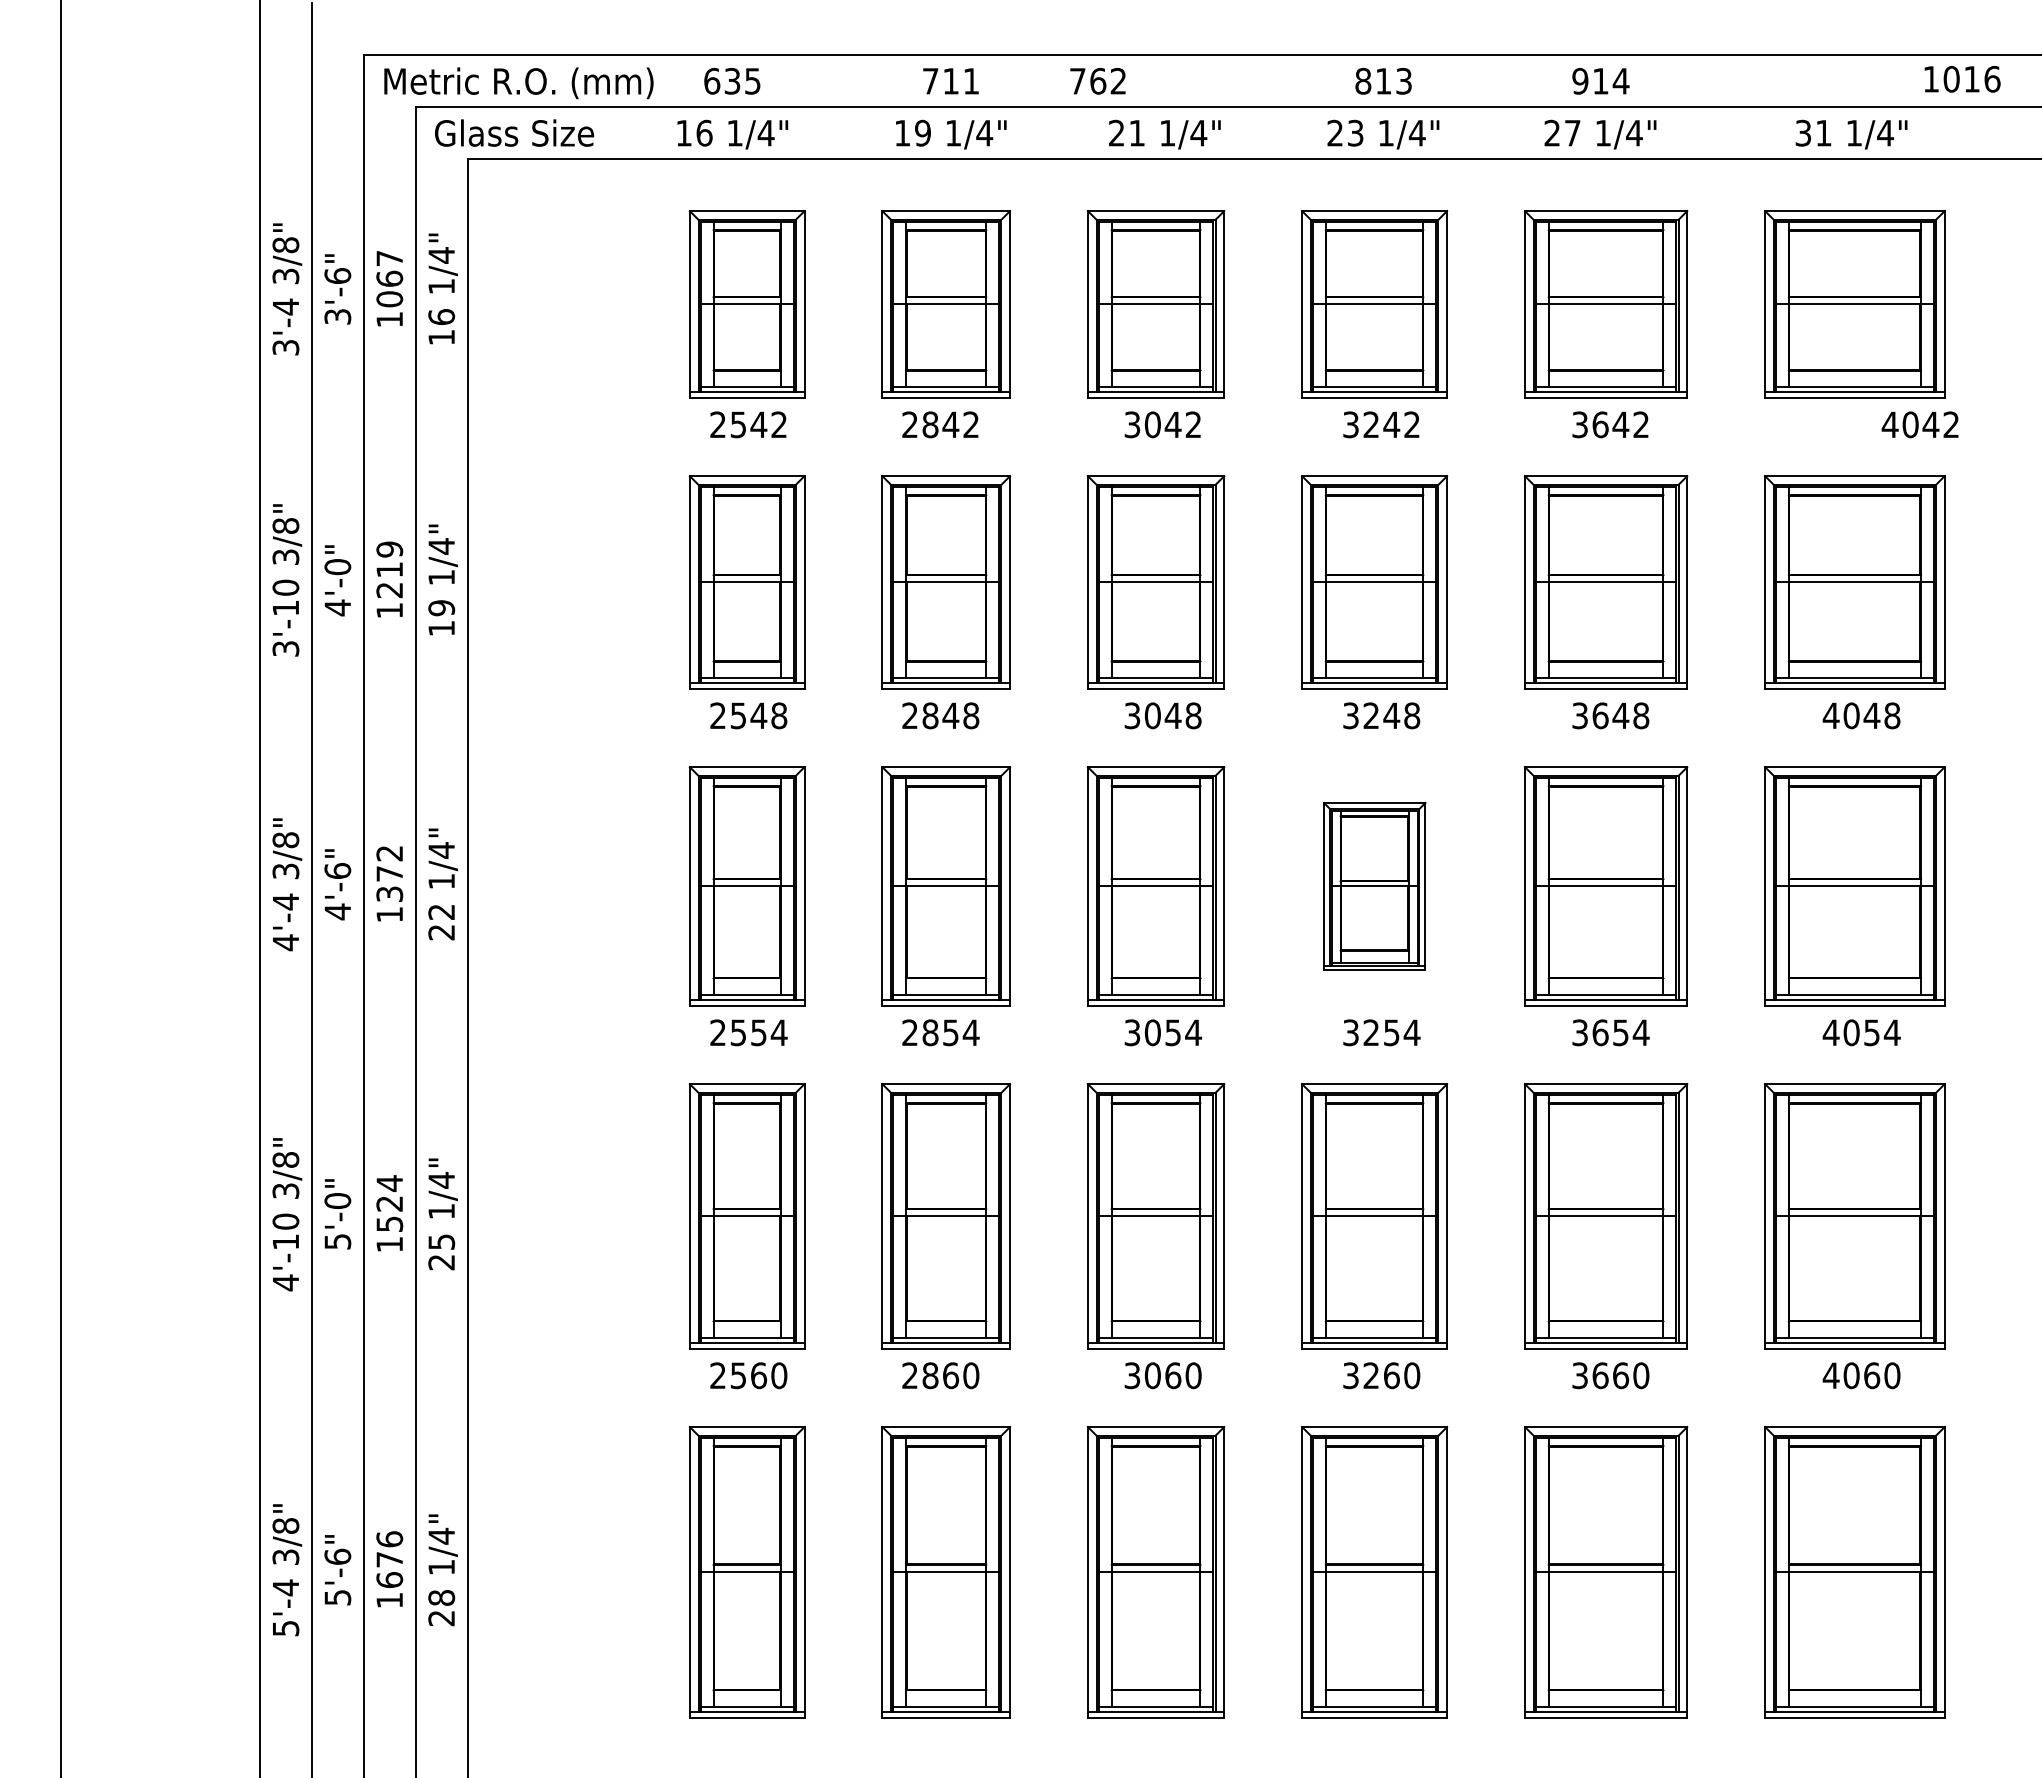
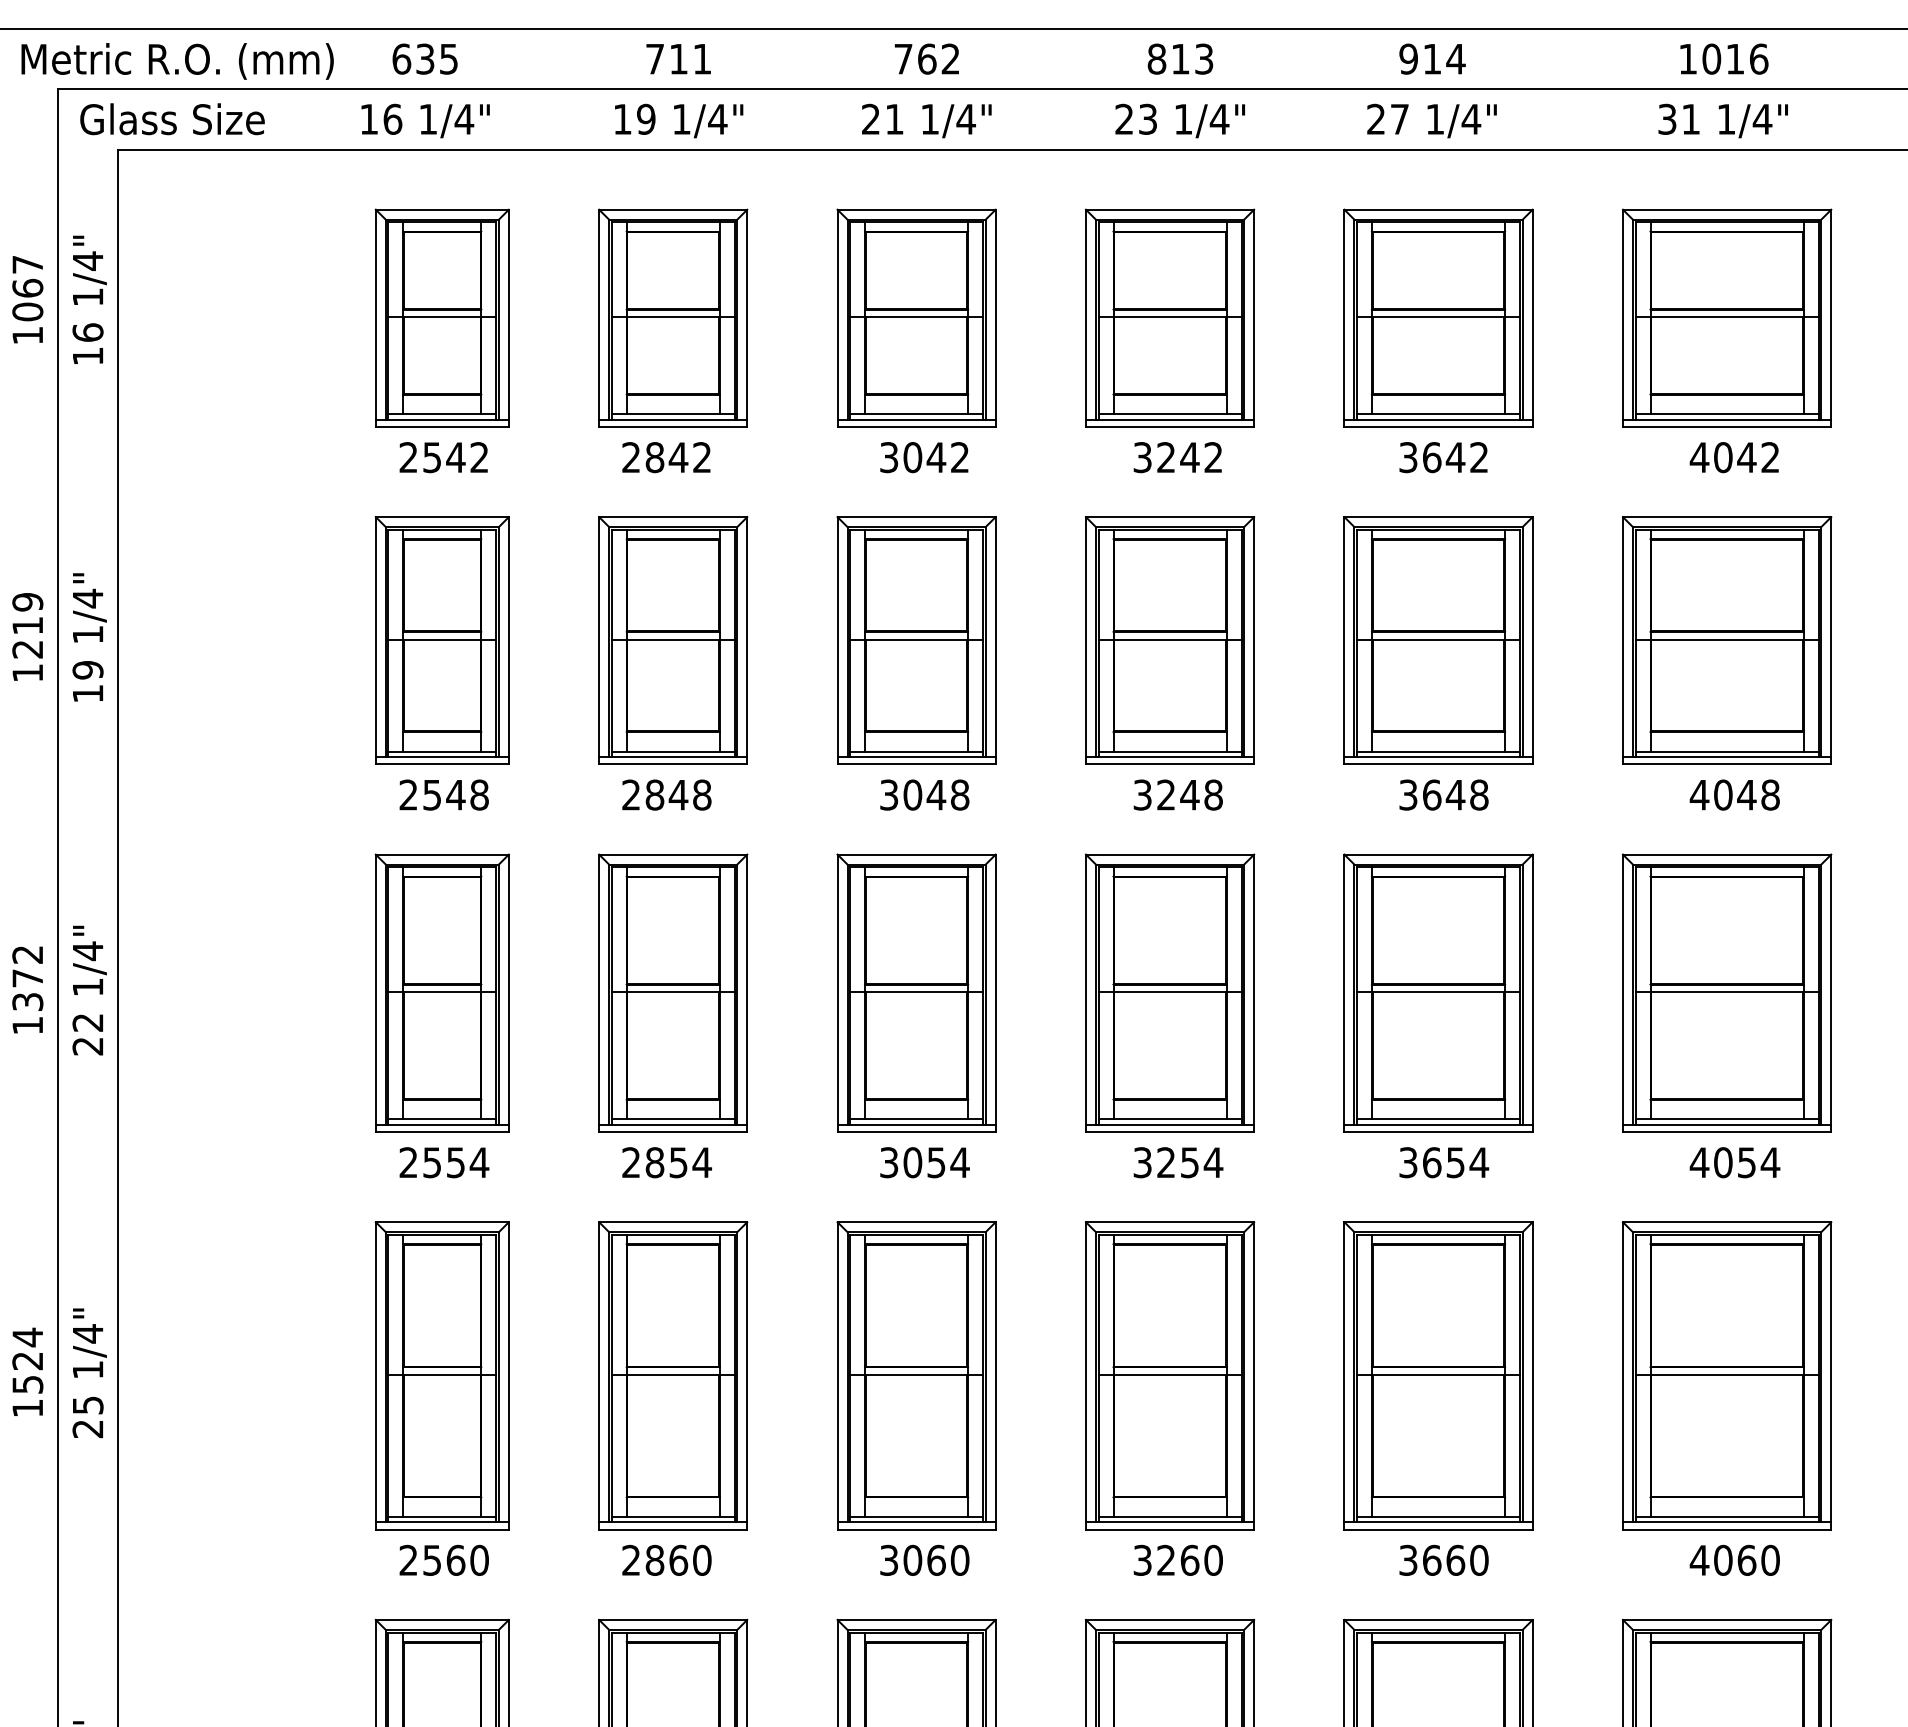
text: (1962, 79) -> (1724, 59), moved
text: (1097, 81) -> (926, 59), moved
text: (1919, 424) -> (1733, 457), moved
part: (1374, 886) -> (1169, 993), size x1.43

